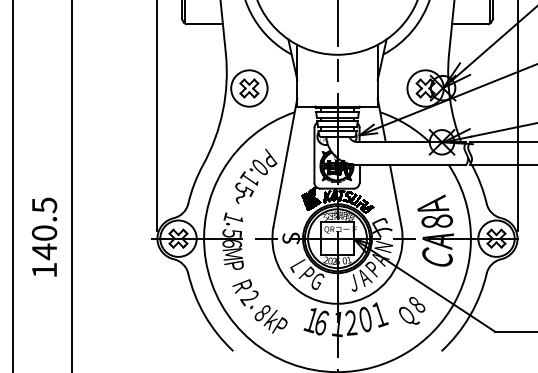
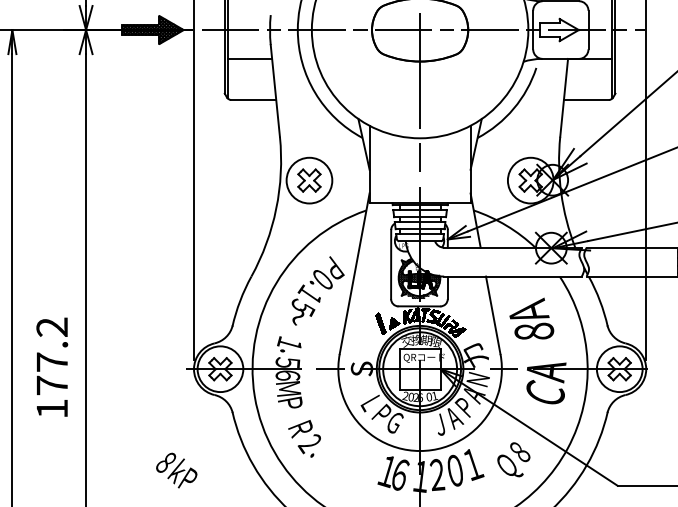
hatch: (309, 197) -> (385, 317), removed
text: (434, 211) -> (531, 318), moved
text: (44, 228) -> (52, 356), 140.5 -> 177.2
text: (270, 319) -> (176, 470), moved

